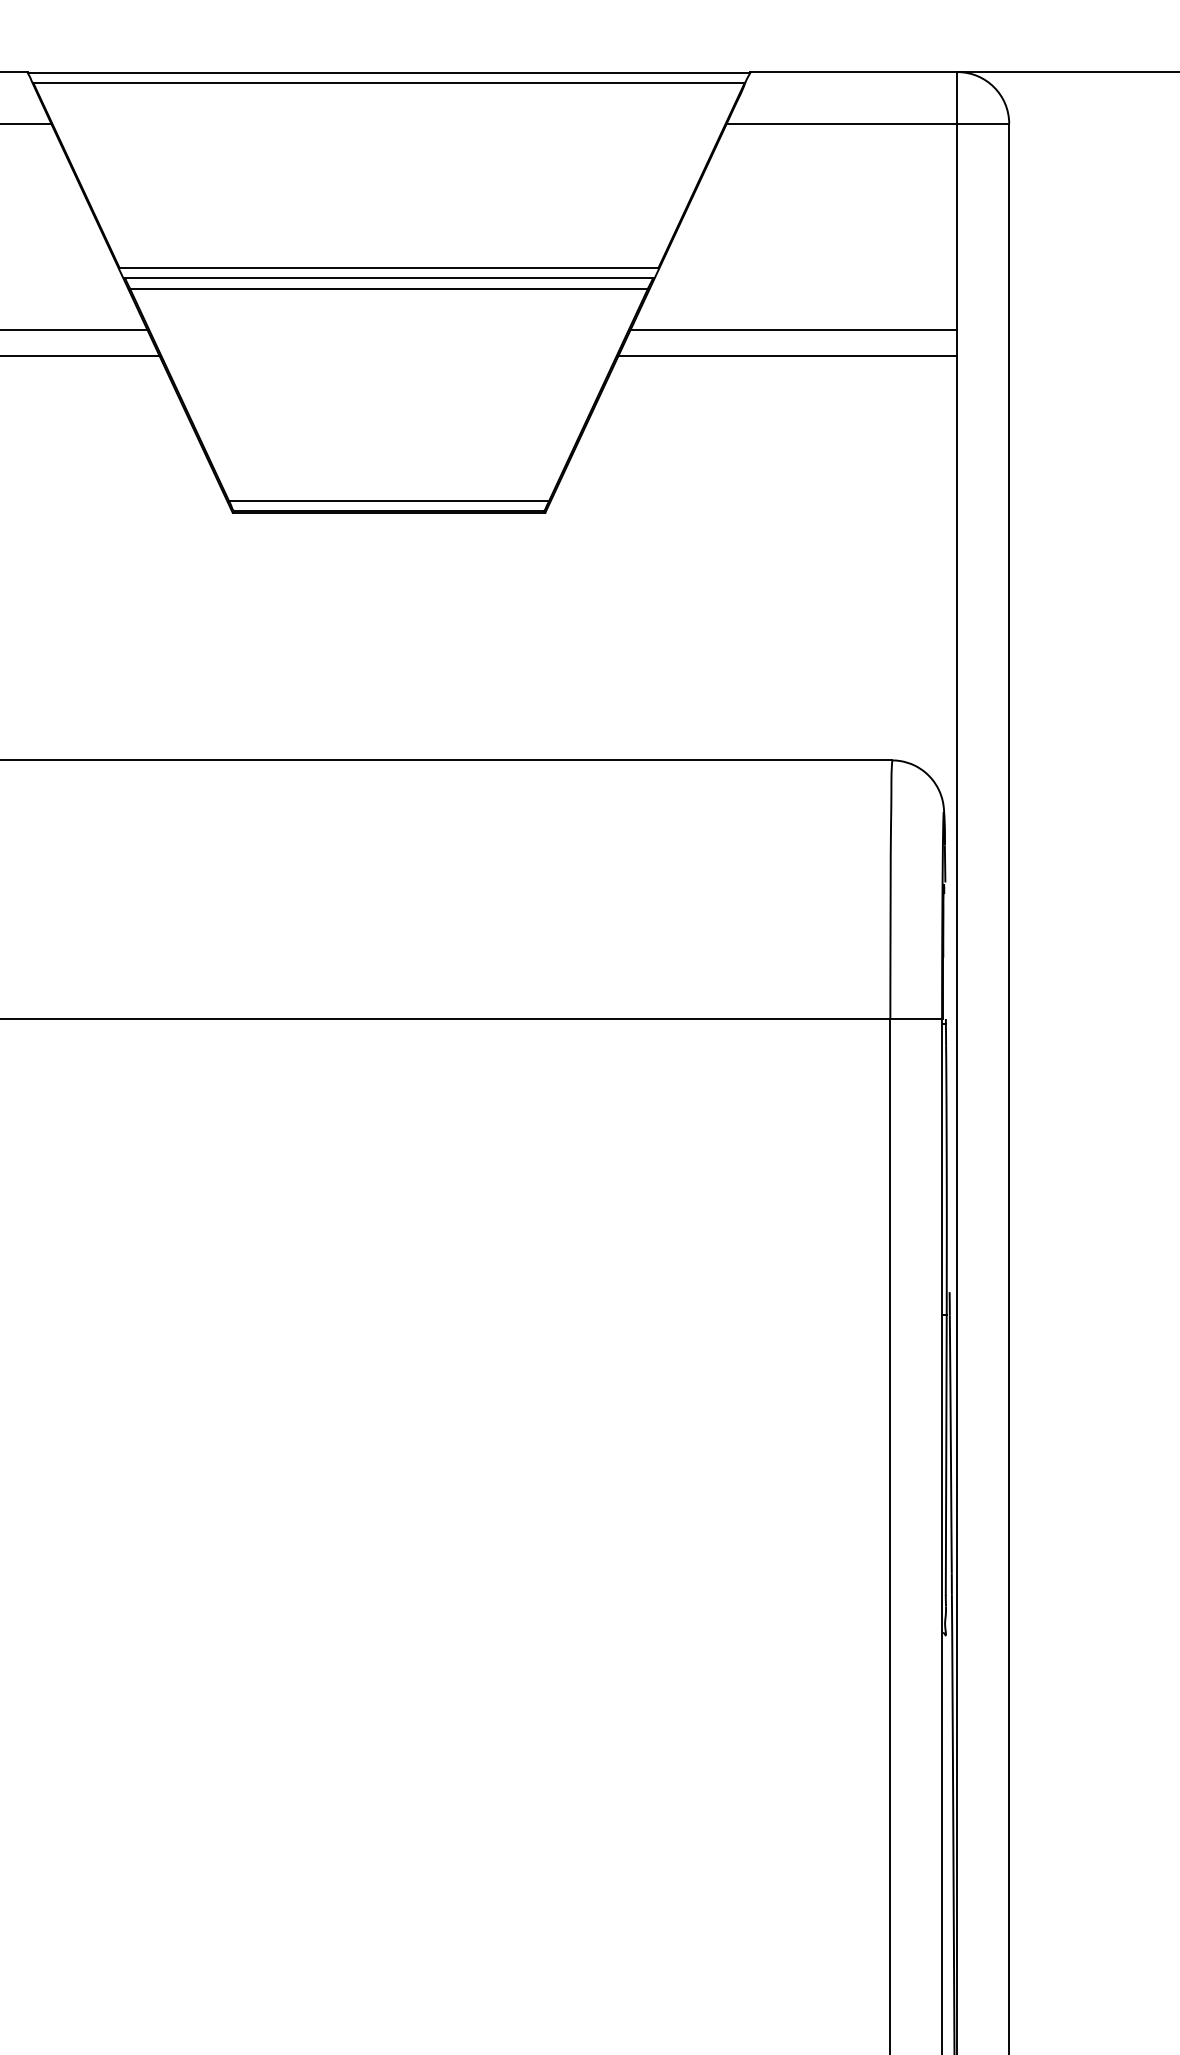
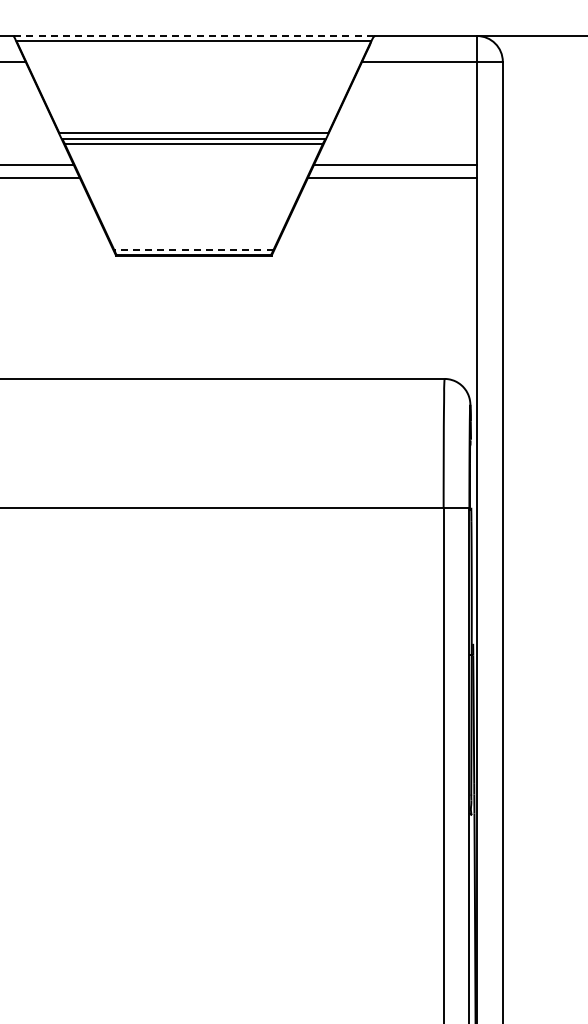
line: (388, 73) -> (193, 36), solid -> dashed
line: (388, 500) -> (193, 249), solid -> dashed

